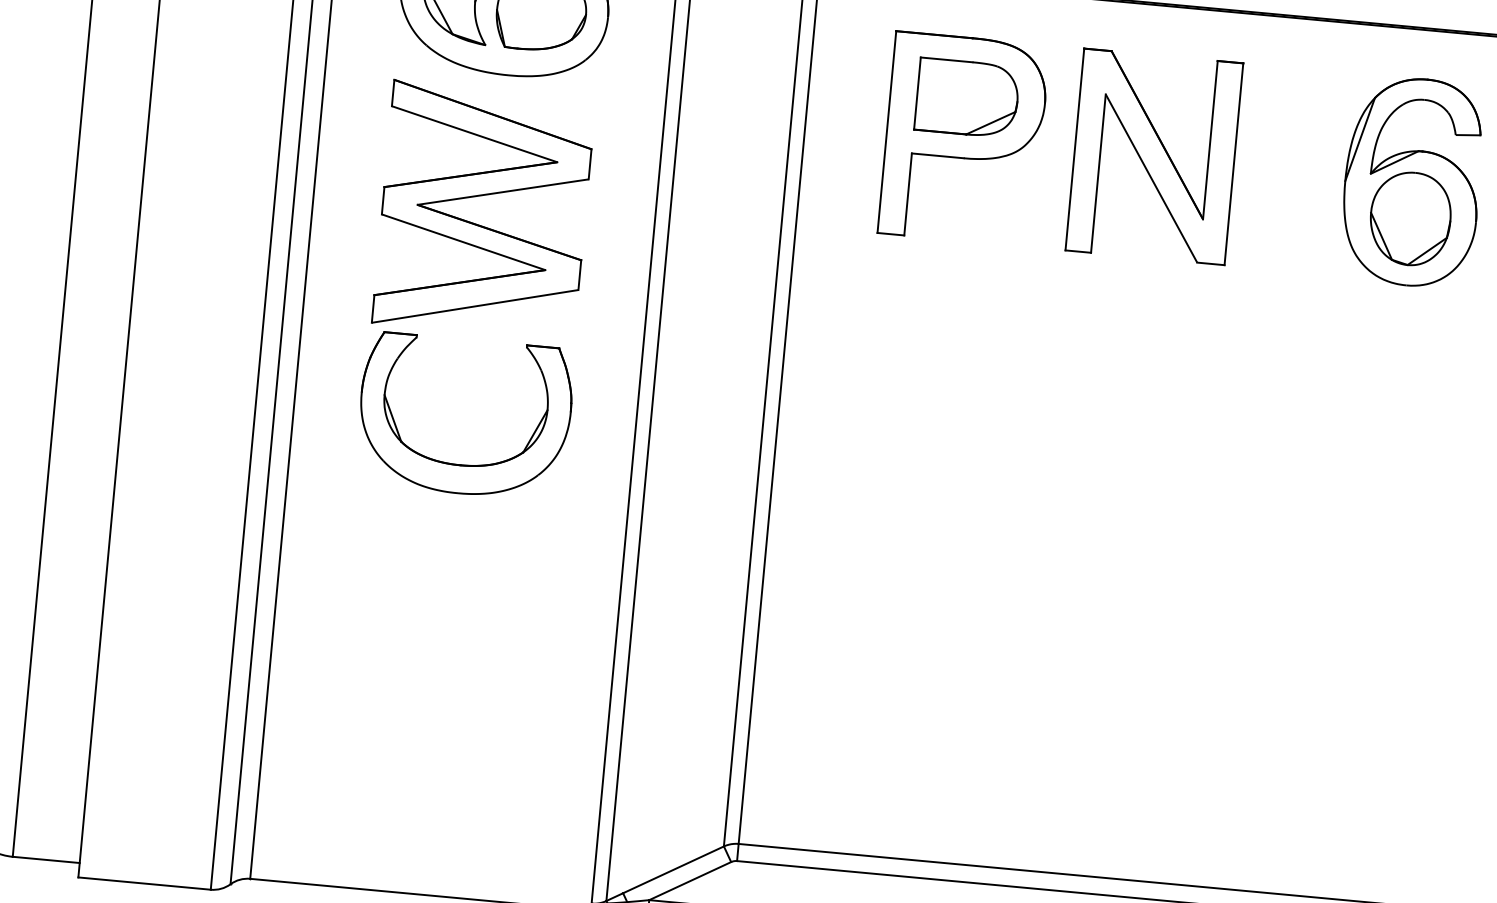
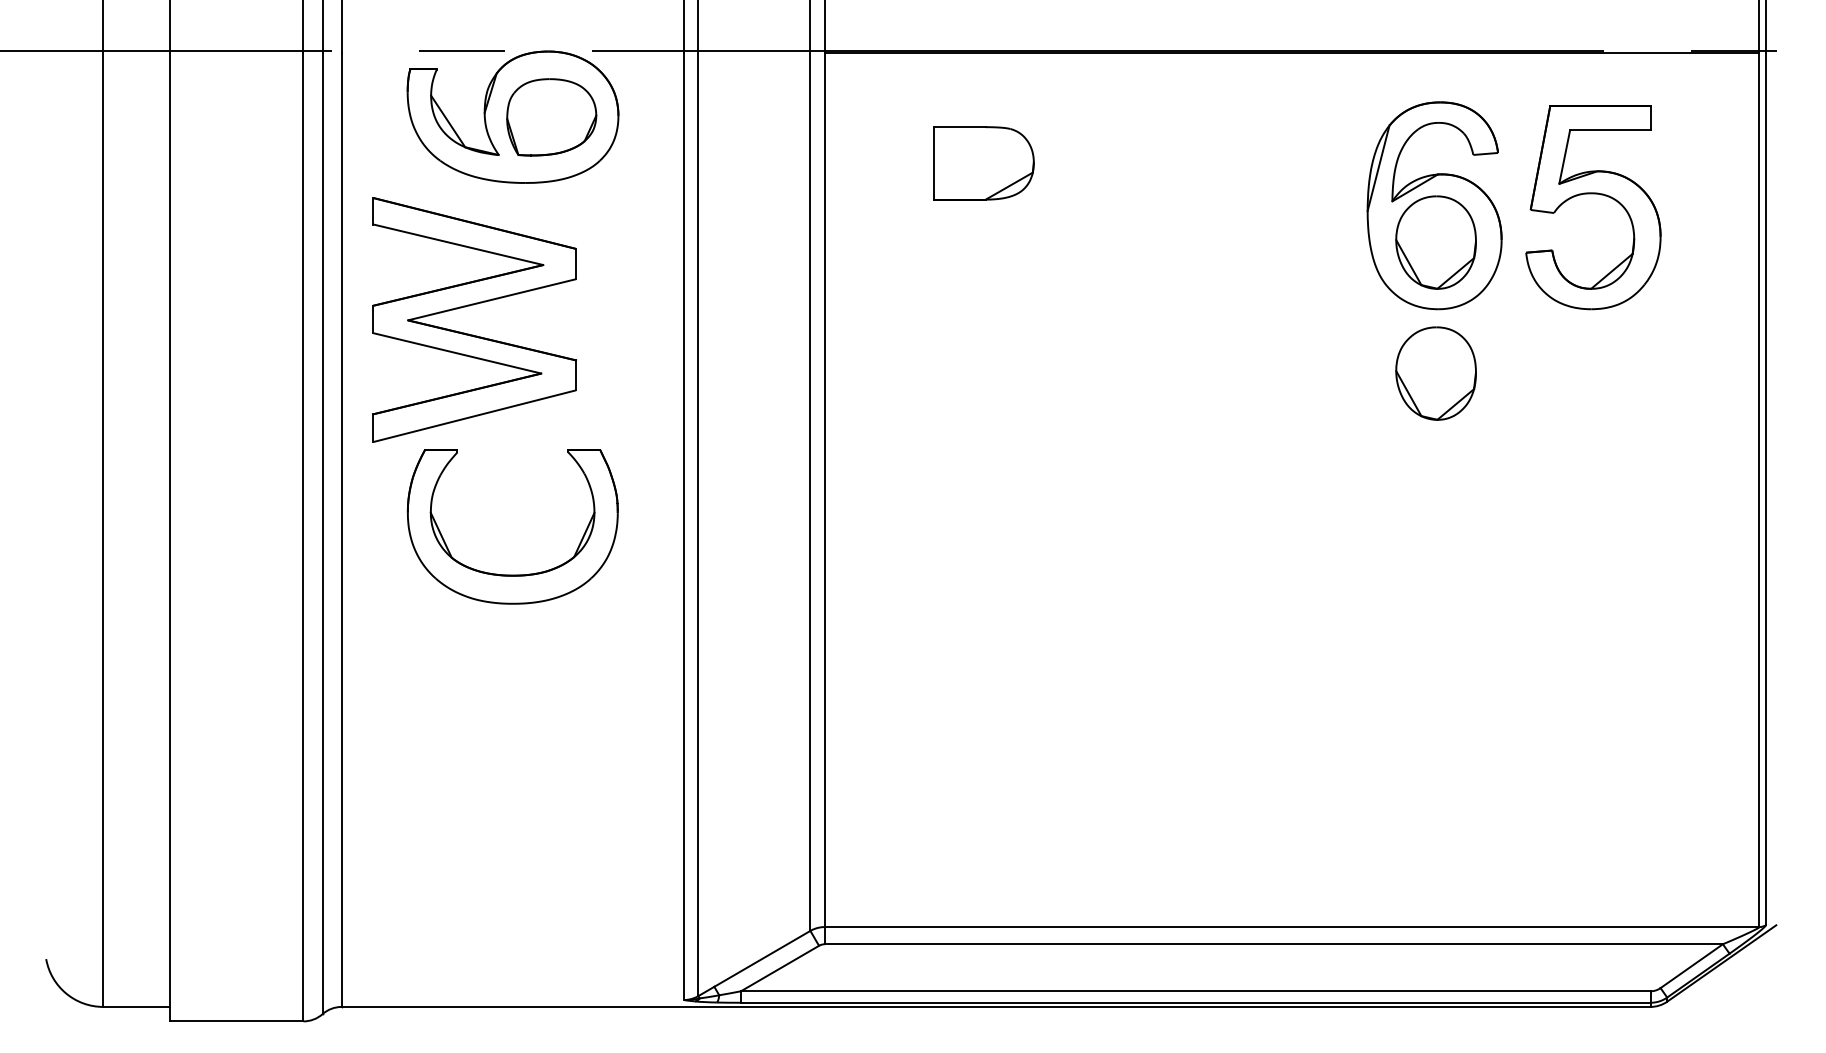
part: (964, 139) -> (984, 204), removed
part: (1153, 156) -> (1174, 204), removed
part: (480, 196) -> (469, 306), moved
part: (1397, 349) -> (1435, 373), added

